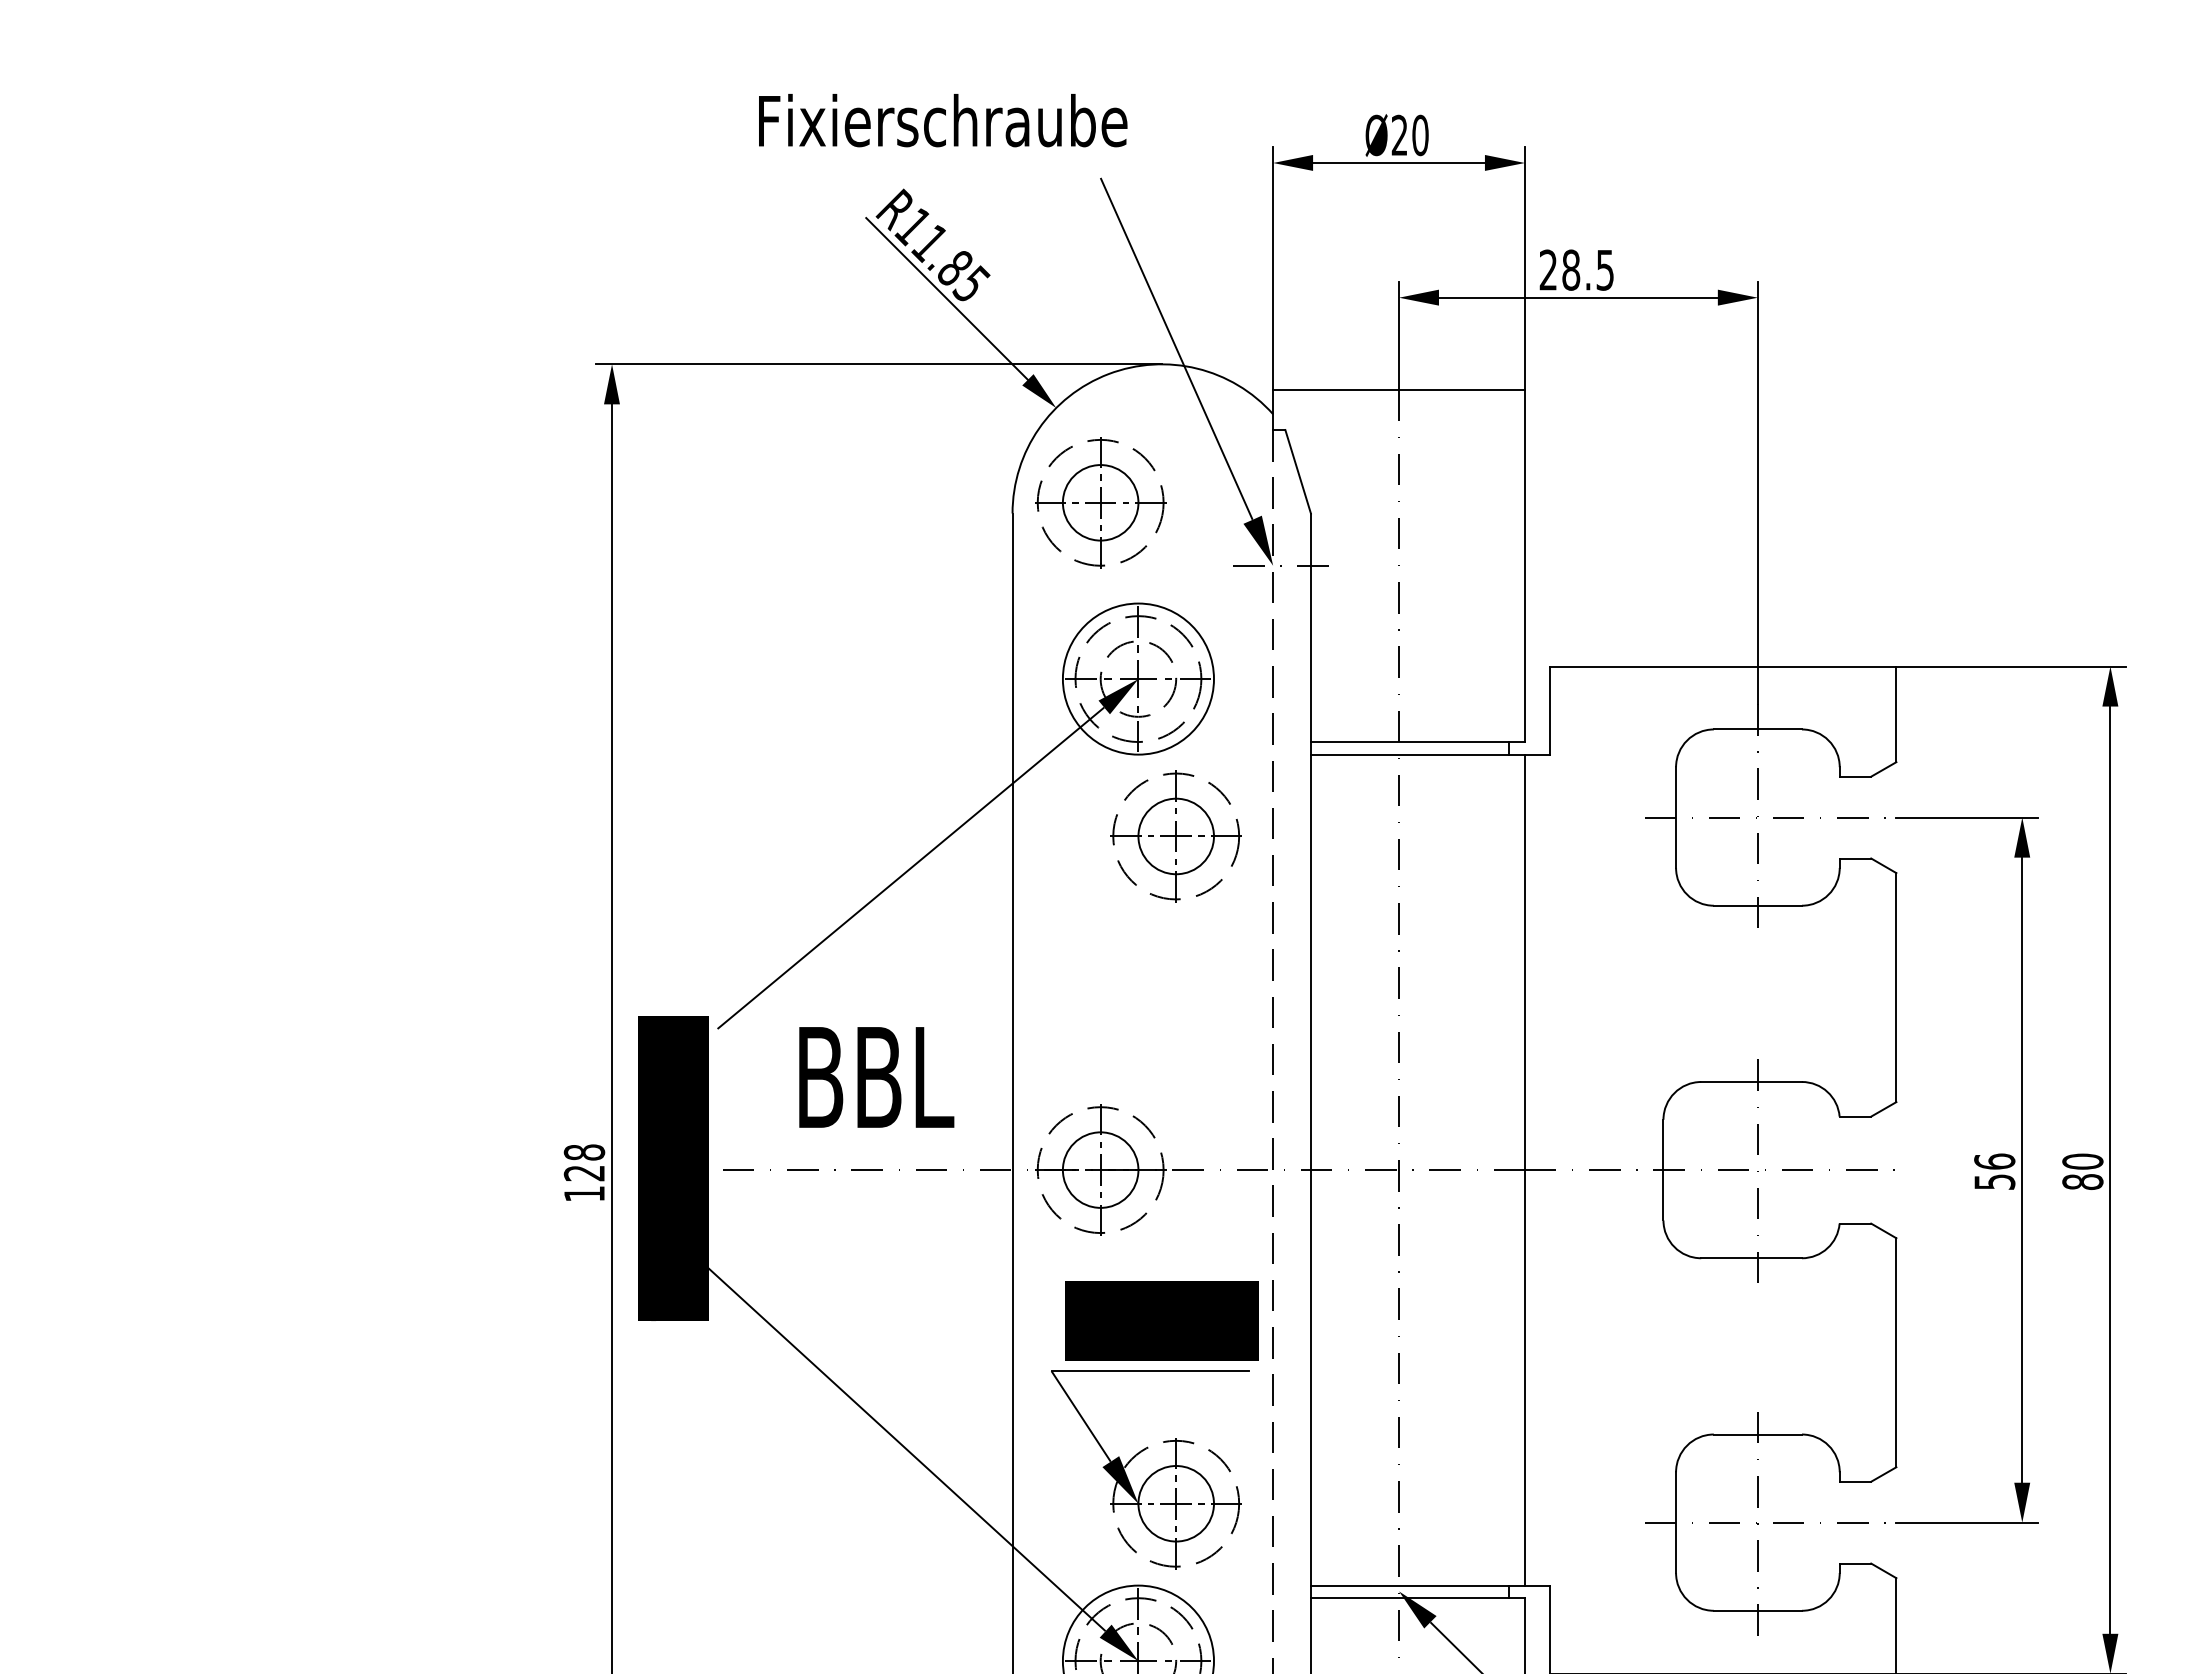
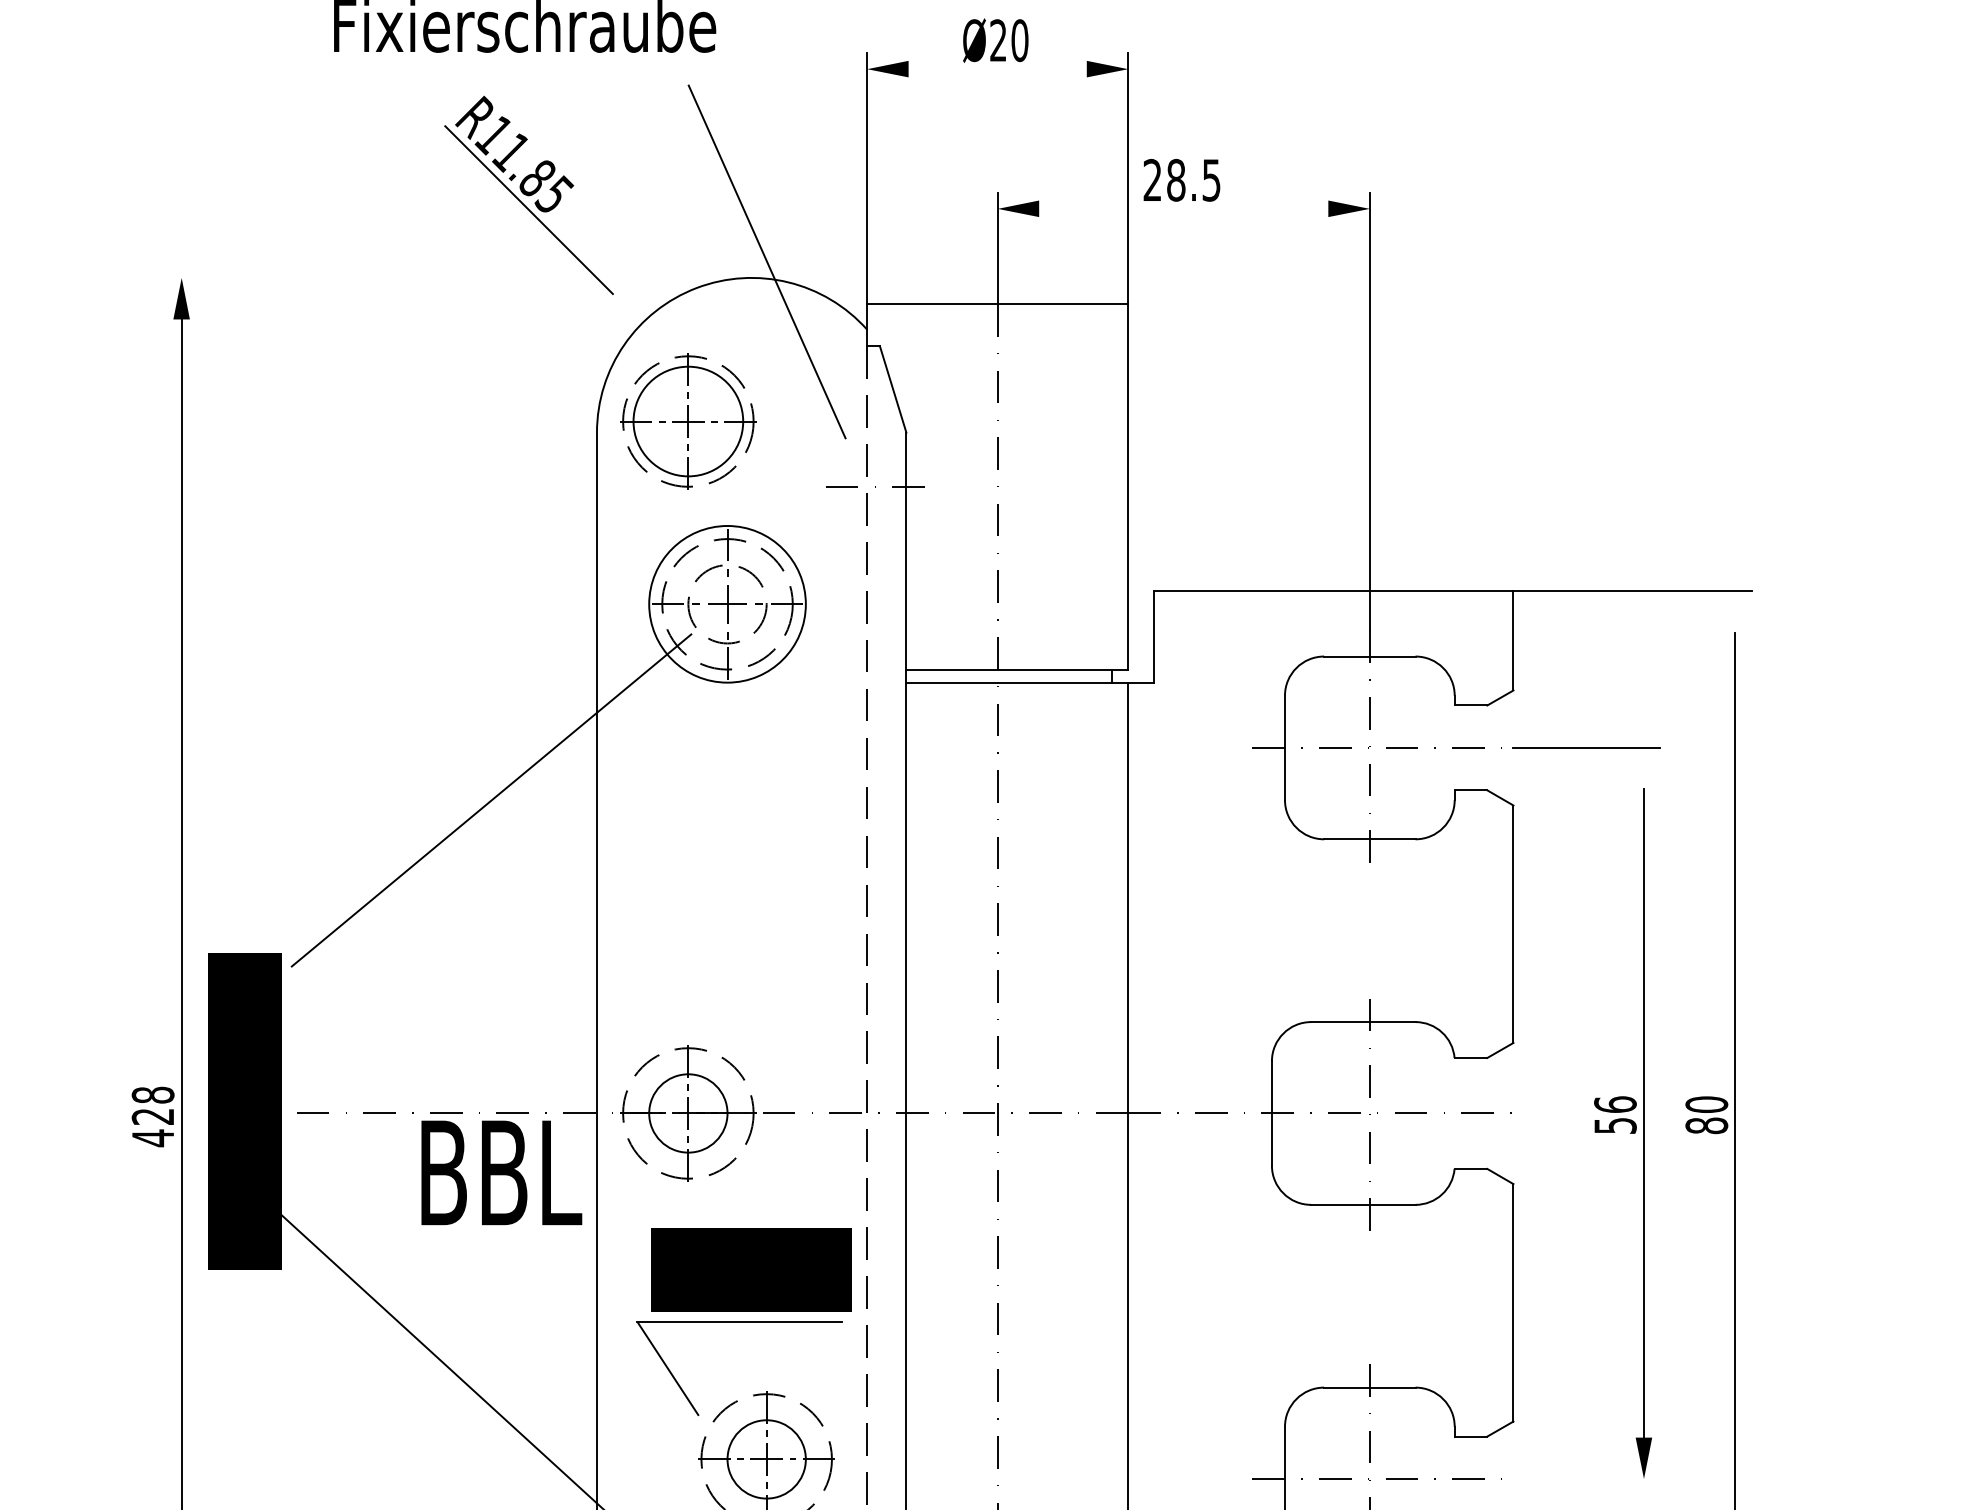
line: (1398, 163) -> (997, 69), removed
line: (1577, 297) -> (1182, 208), removed
line: (878, 364) -> (457, 278), removed
fill: (1039, 391) -> (624, 306), removed
circle: (1100, 502) -> (688, 421), size x1.4
fill: (1258, 540) -> (852, 460), removed
fill: (2110, 686) -> (1735, 612), removed
fill: (1118, 696) -> (706, 622), removed
part: (1175, 836) -> (765, 767), removed
fill: (2022, 837) -> (1644, 768), removed
text: (876, 1077) -> (501, 1172), moved
text: (584, 1193) -> (153, 1137), 128 -> 428
fill: (1120, 1479) -> (708, 1434), removed
line: (1967, 1522) -> (1587, 1478), removed

